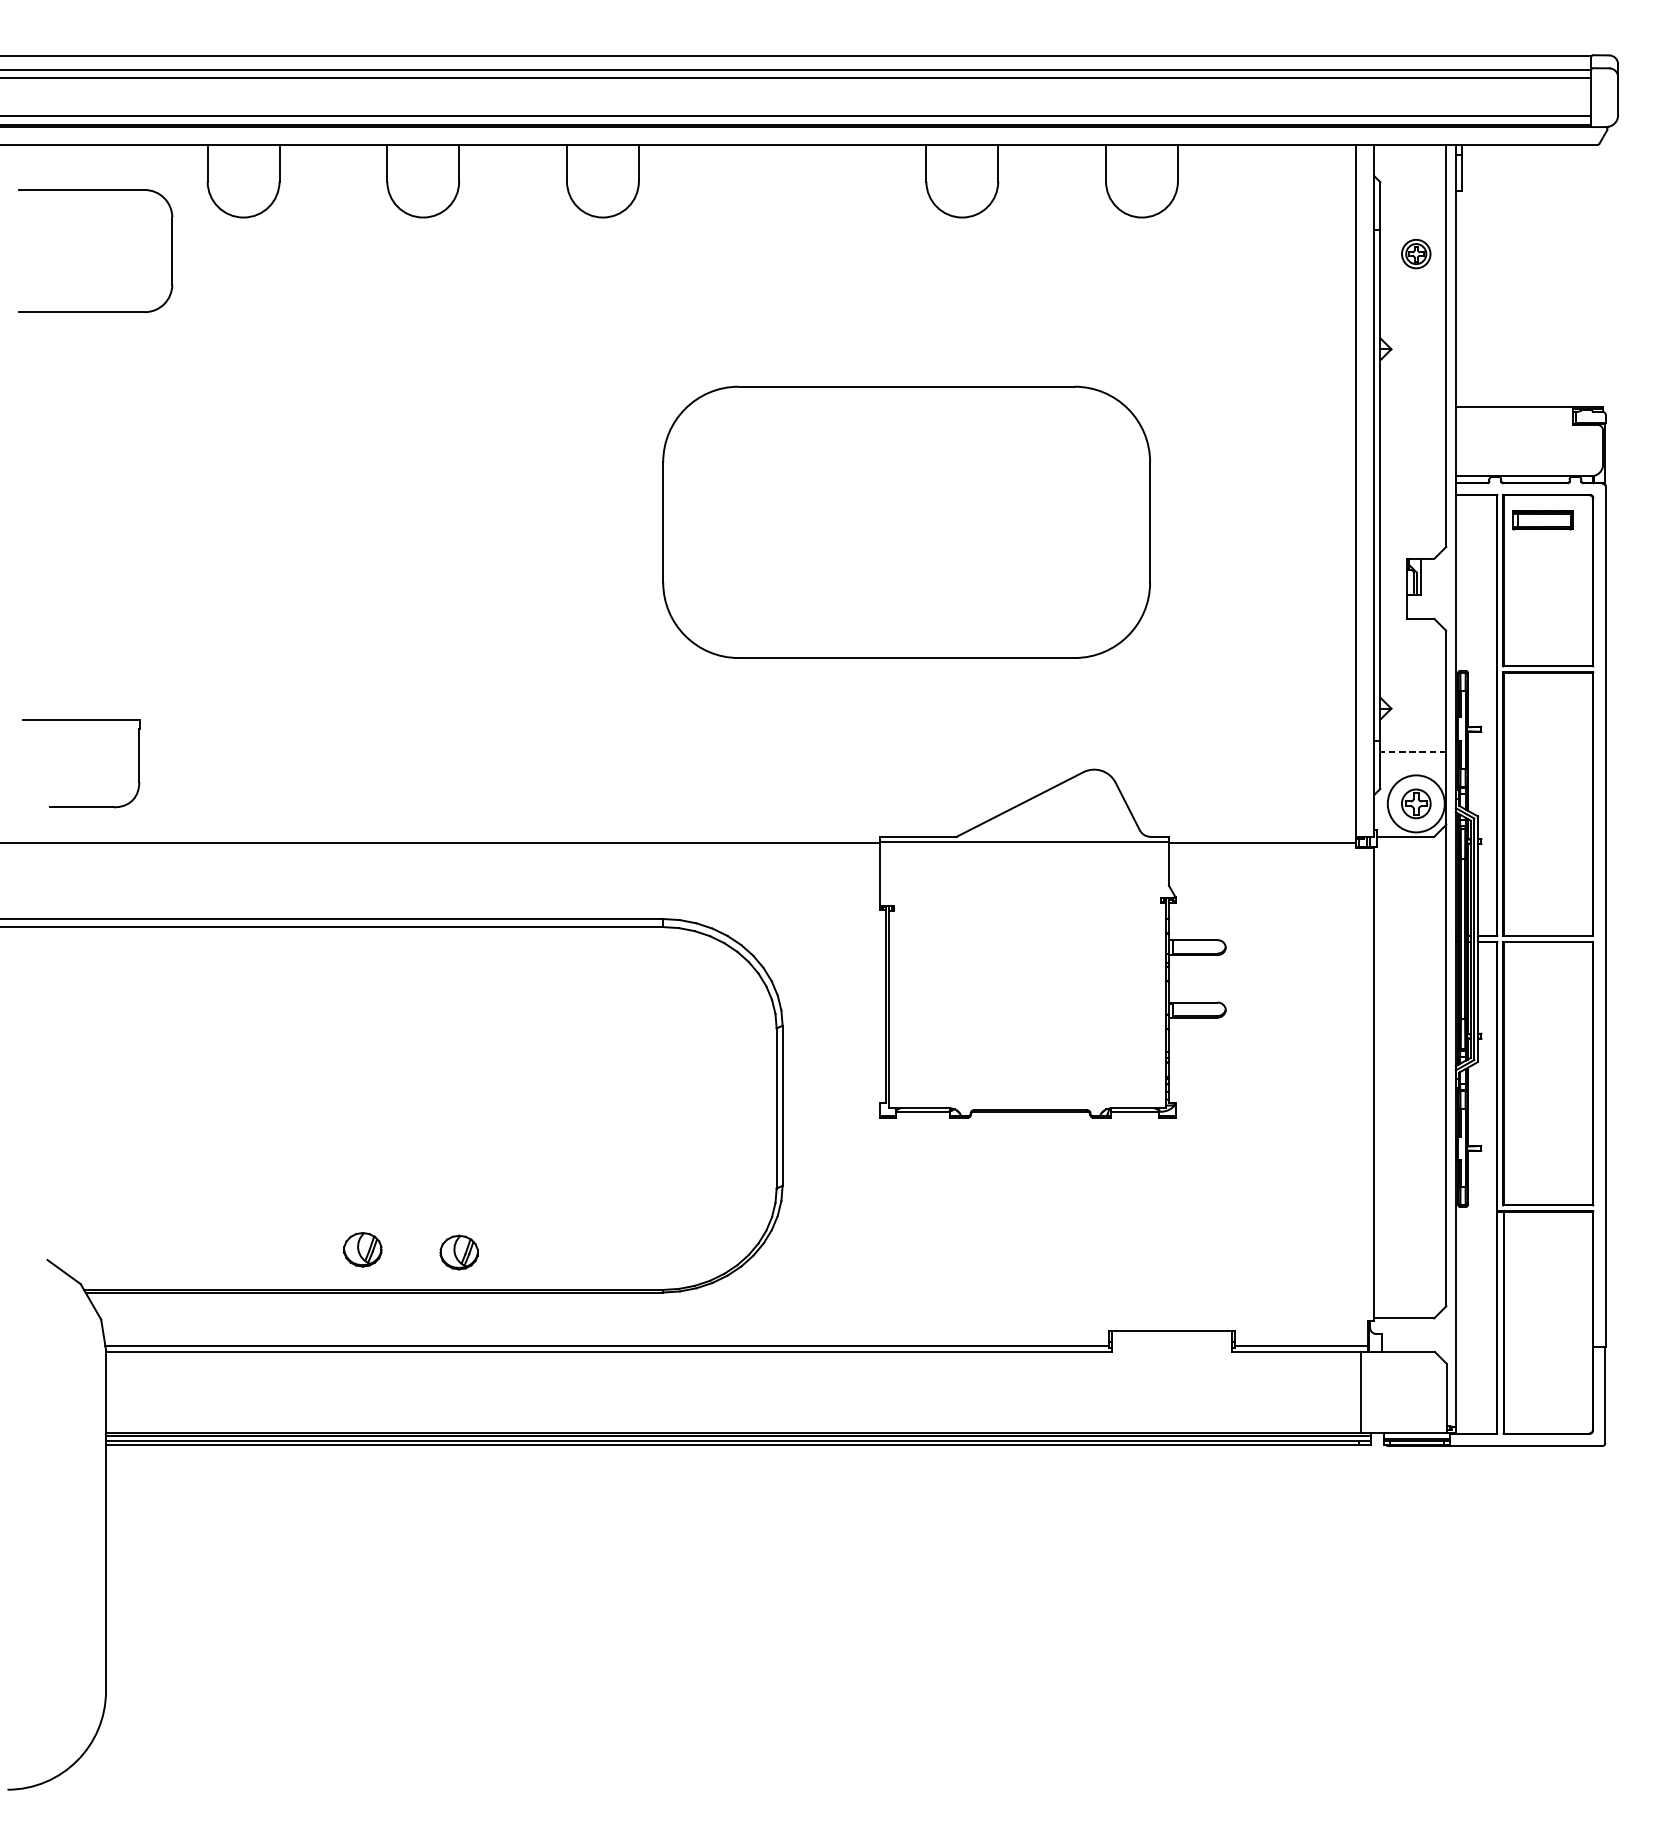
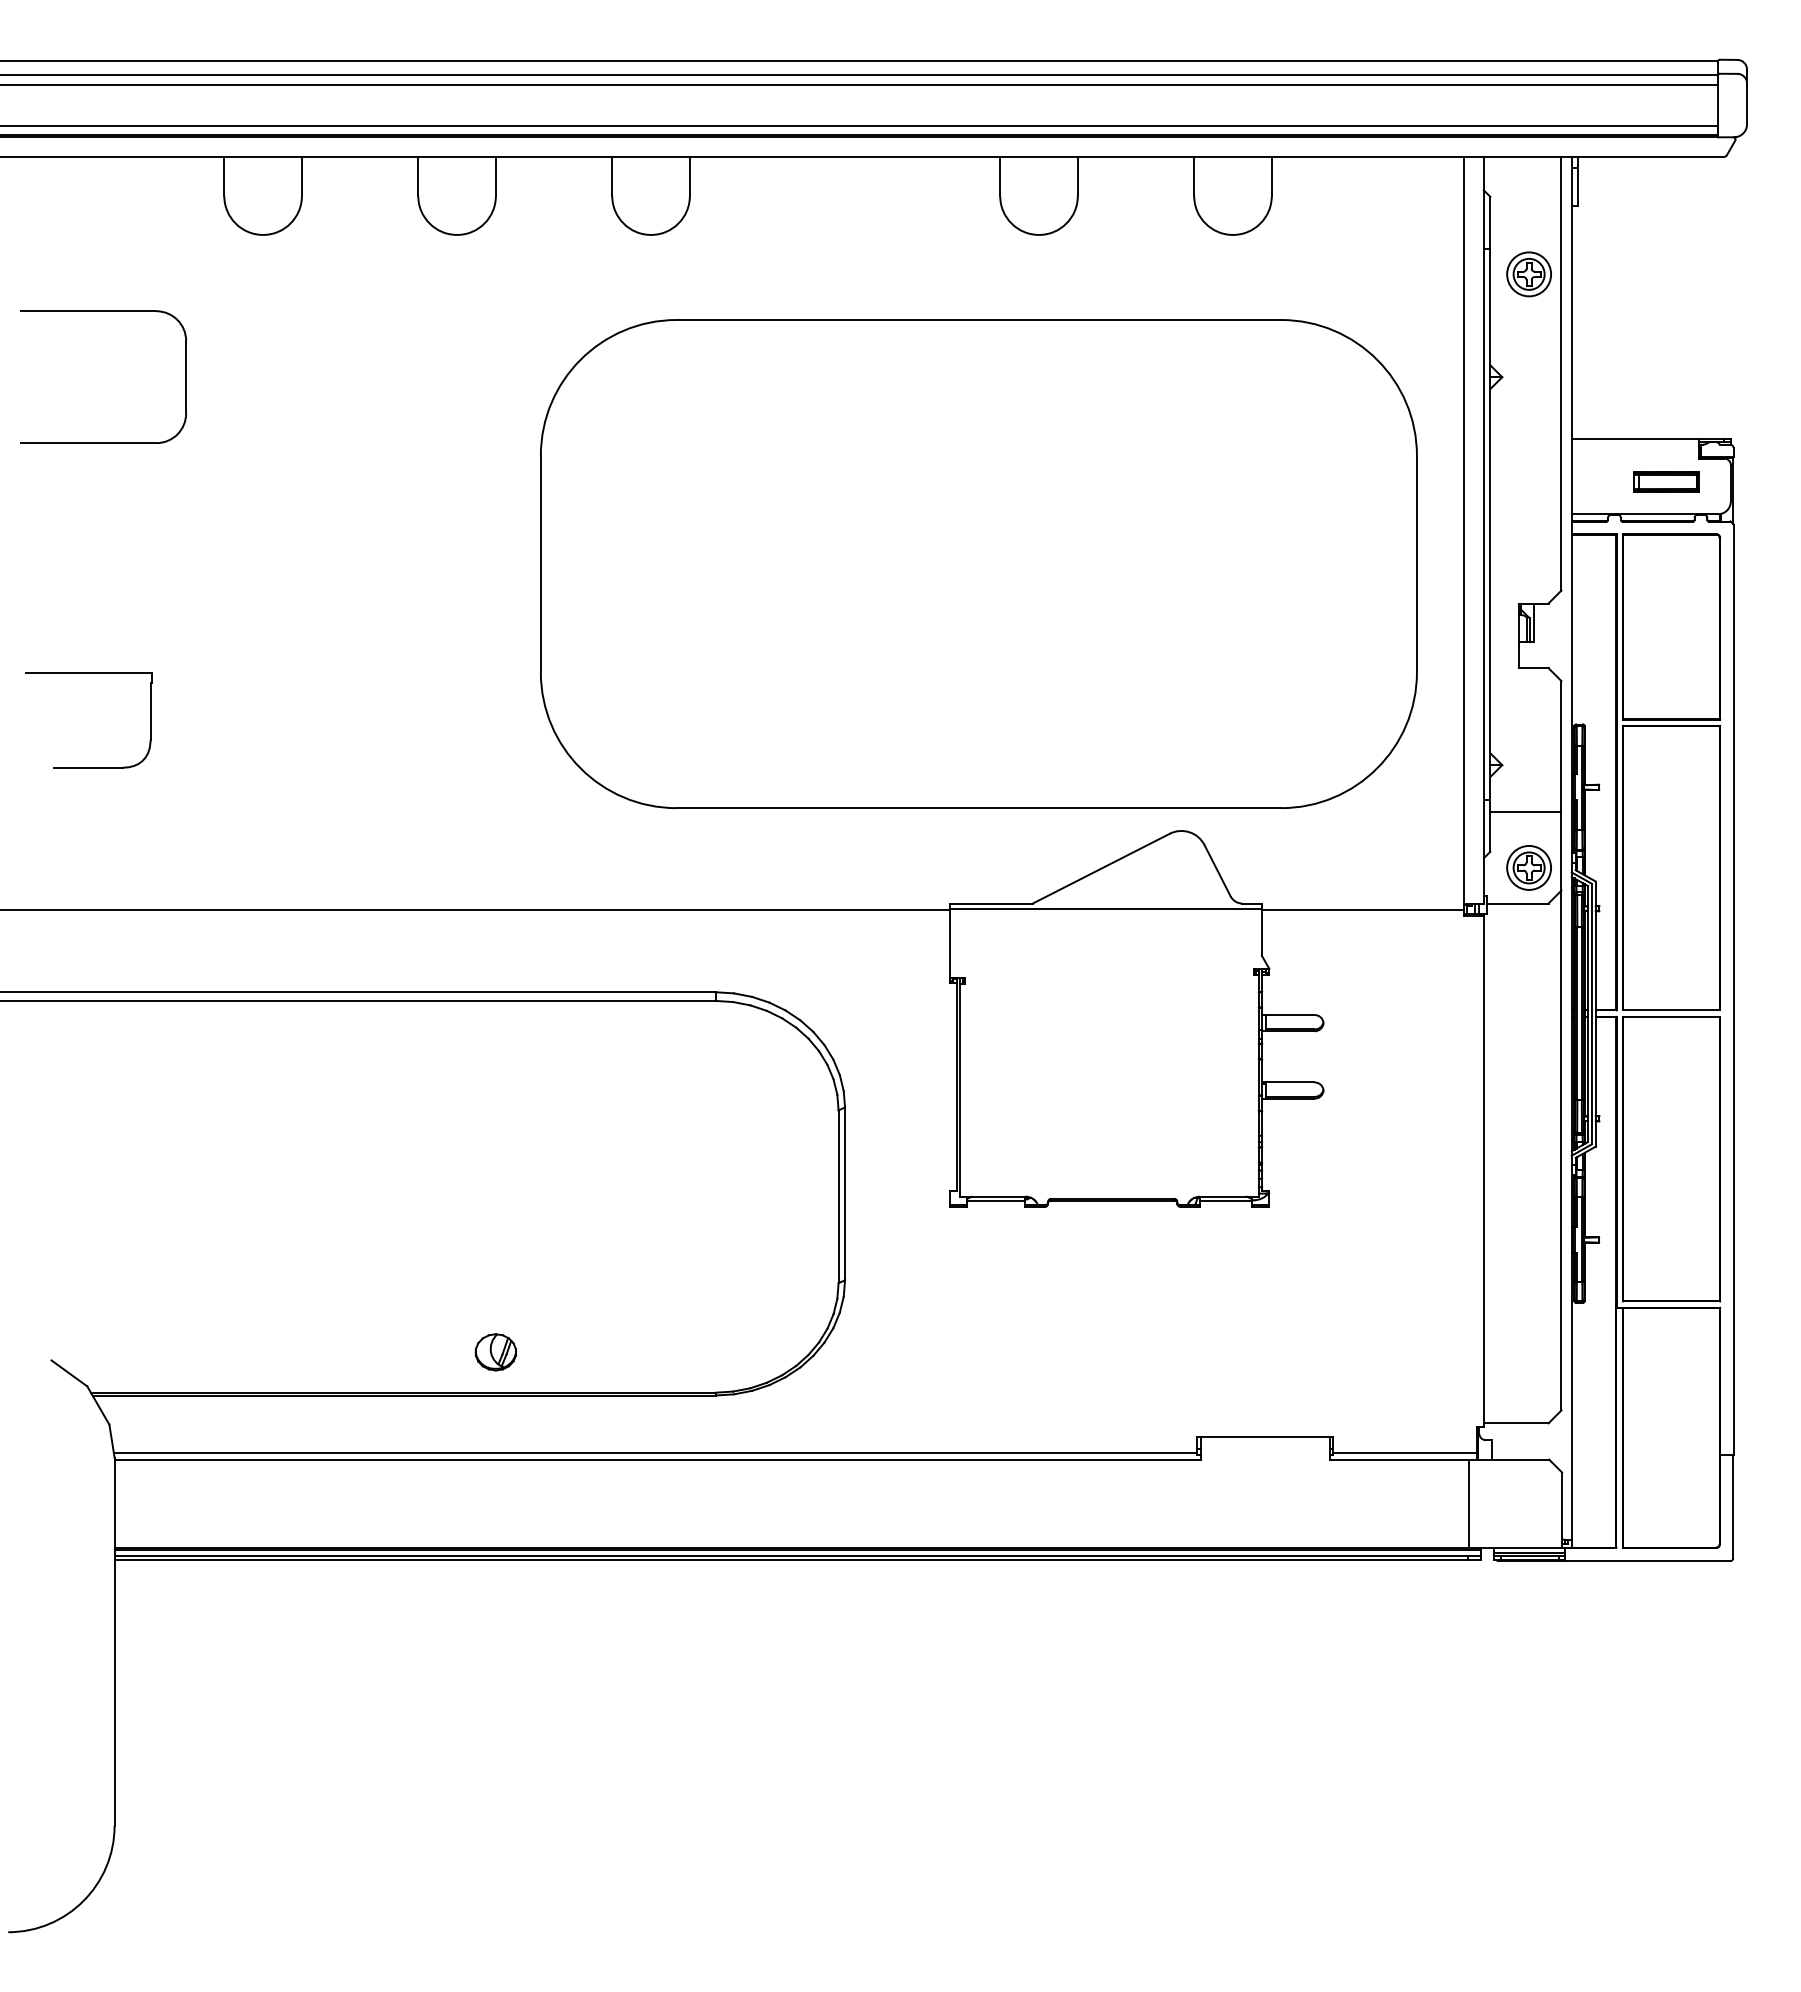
part: (95, 190) -> (103, 311), moved
part: (1415, 254) -> (1528, 274), size x1.43
part: (1543, 520) -> (1666, 481), moved
part: (906, 521) -> (978, 563), size x1.67
part: (81, 720) -> (88, 673), moved
line: (1412, 752) -> (1525, 812), dashed -> solid
circle: (1416, 803) -> (1529, 867), size x0.71
part: (362, 1249) -> (391, 1349), removed

